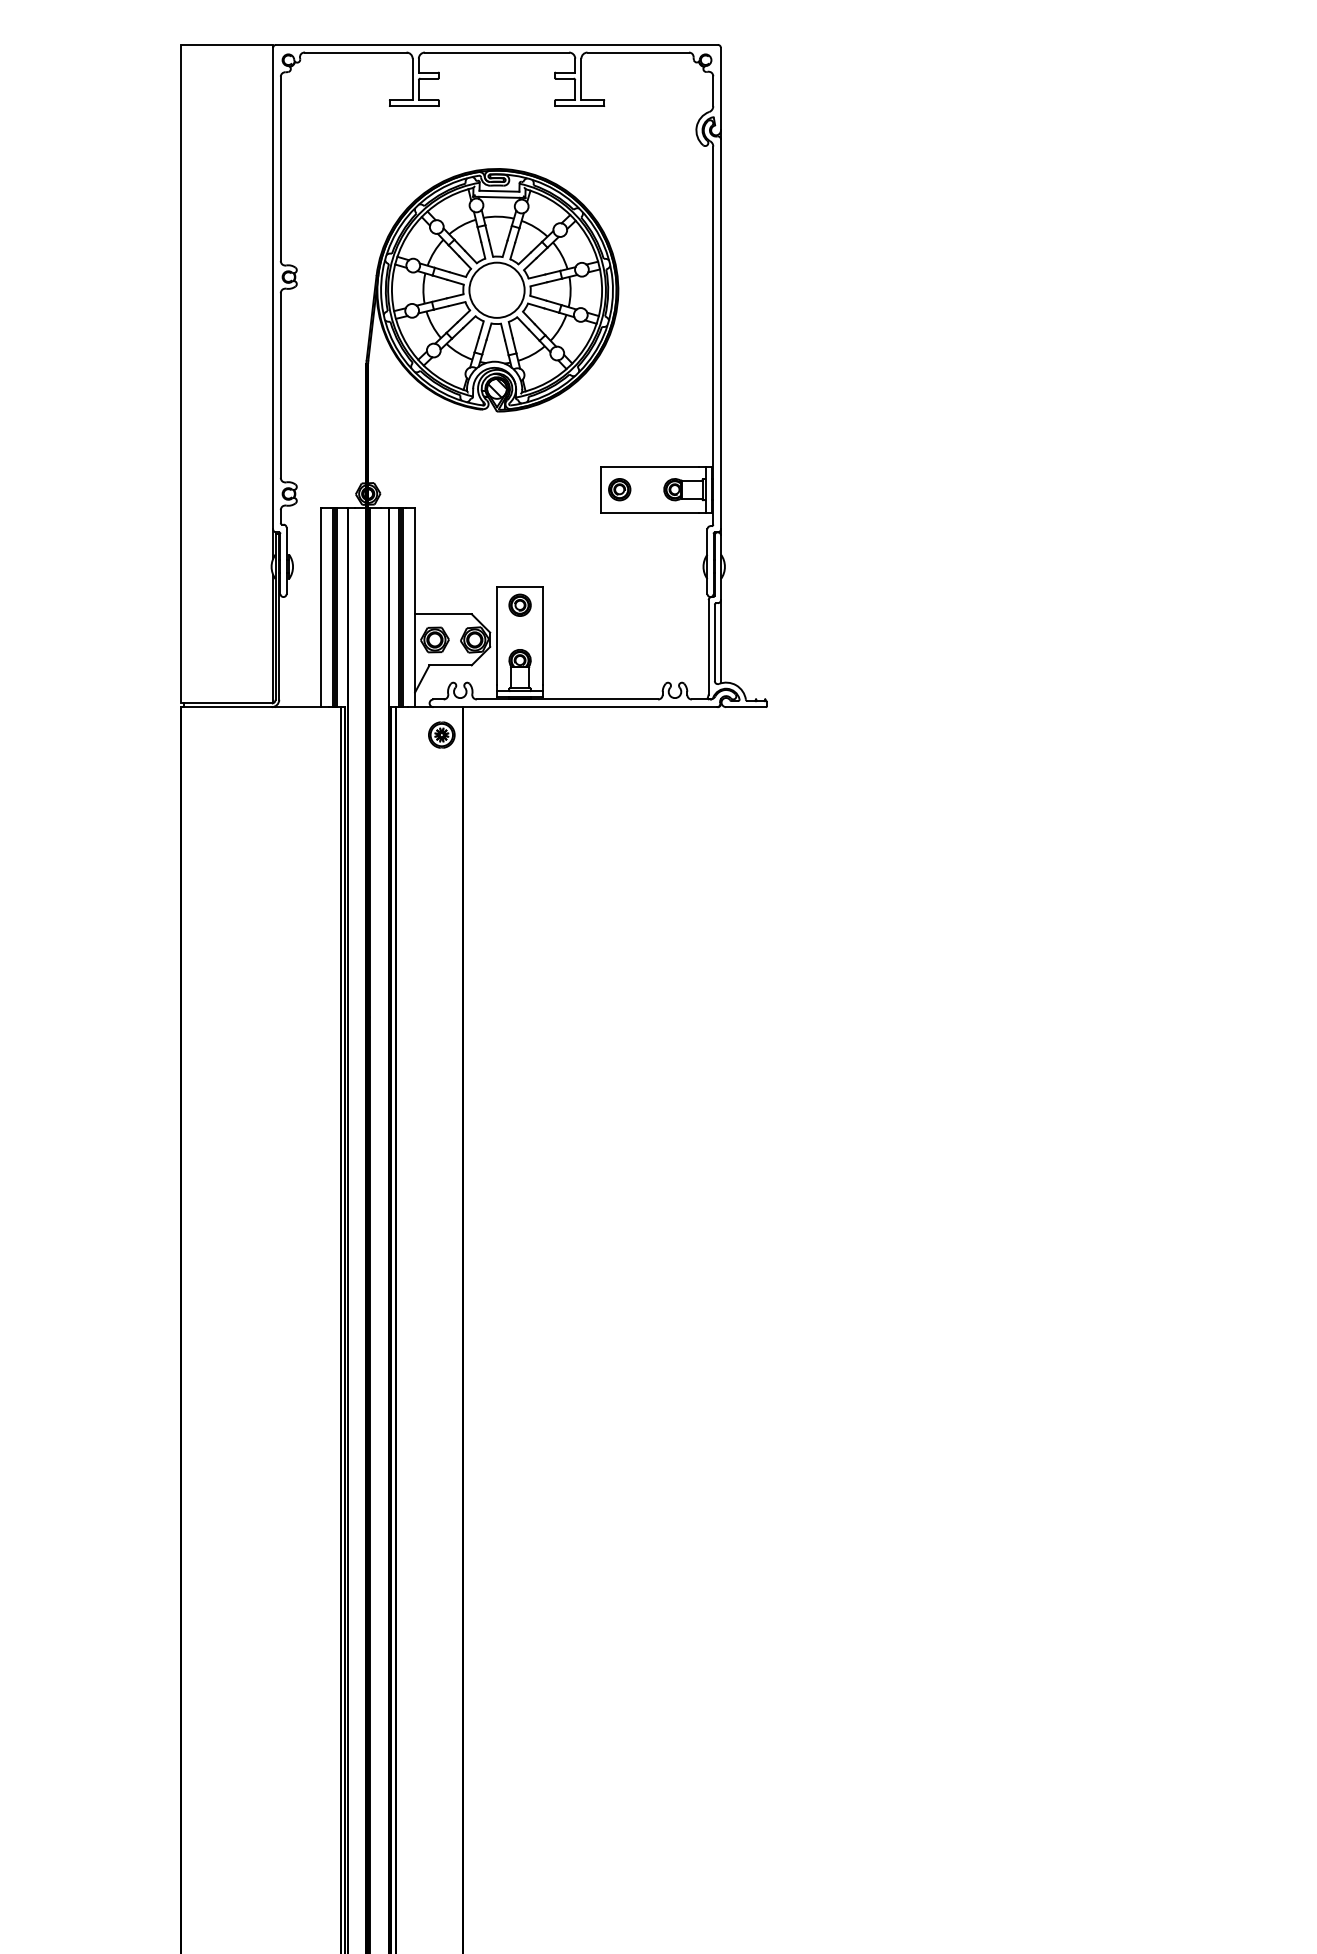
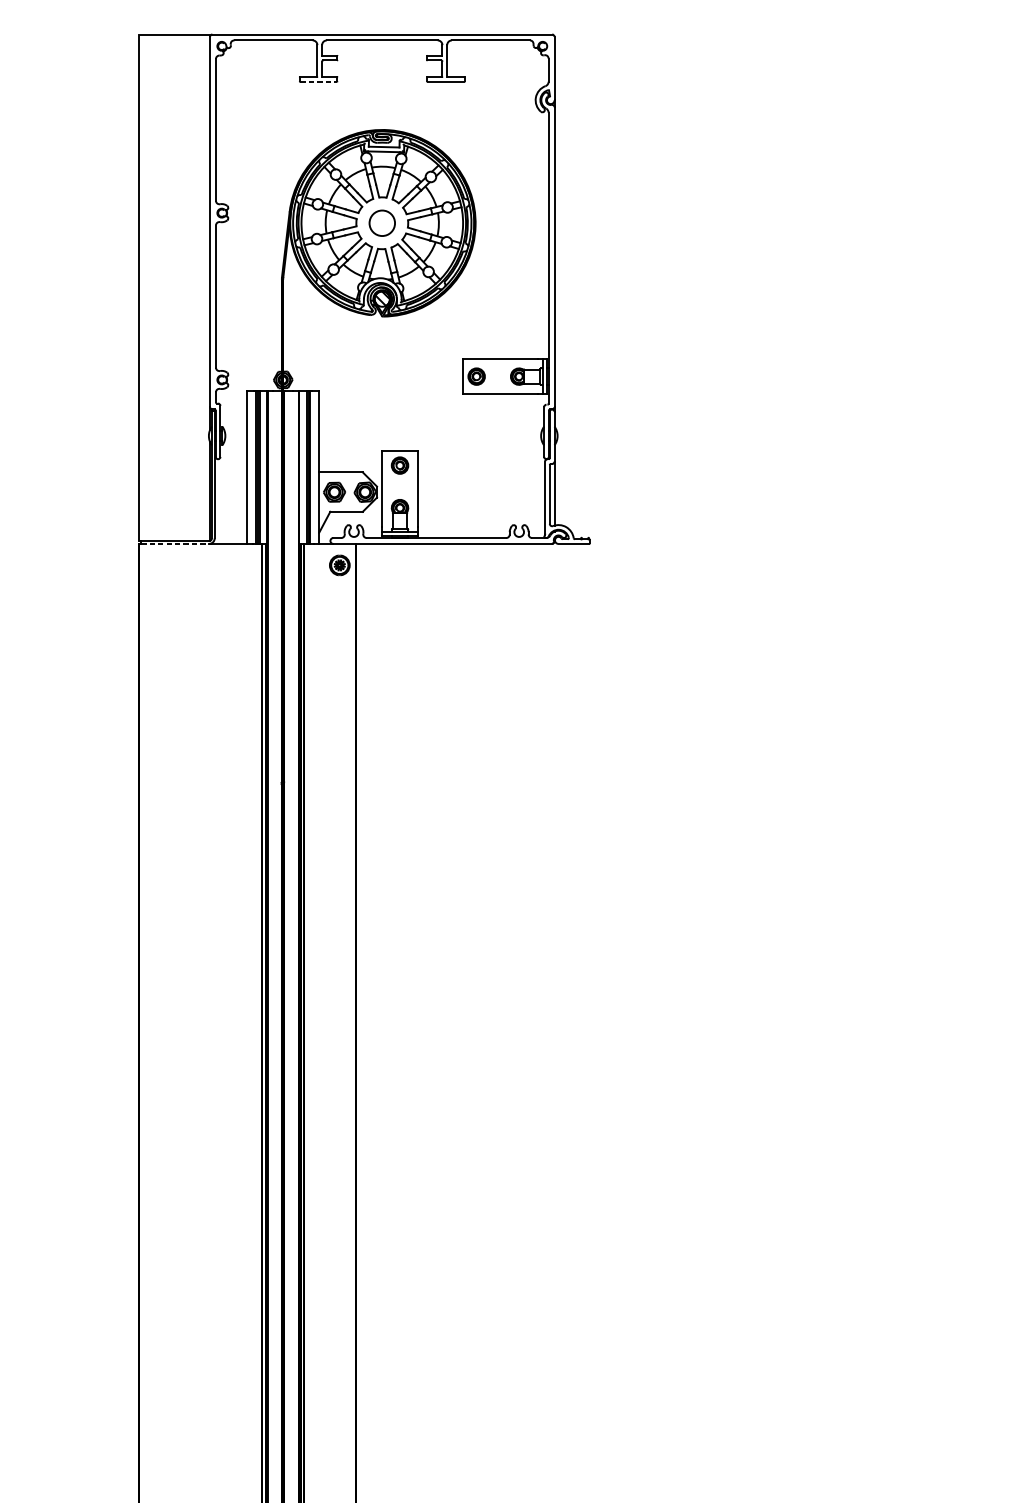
line: (414, 106) -> (318, 81), solid -> dashed
circle: (496, 289) -> (381, 222), size x0.6
line: (228, 707) -> (175, 544), solid -> dashed

